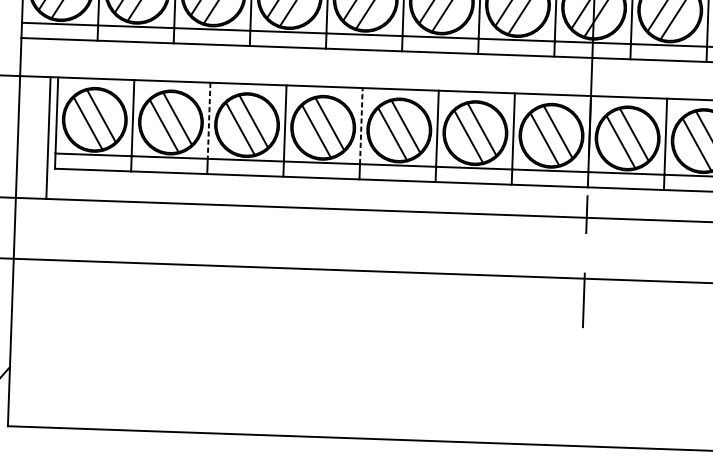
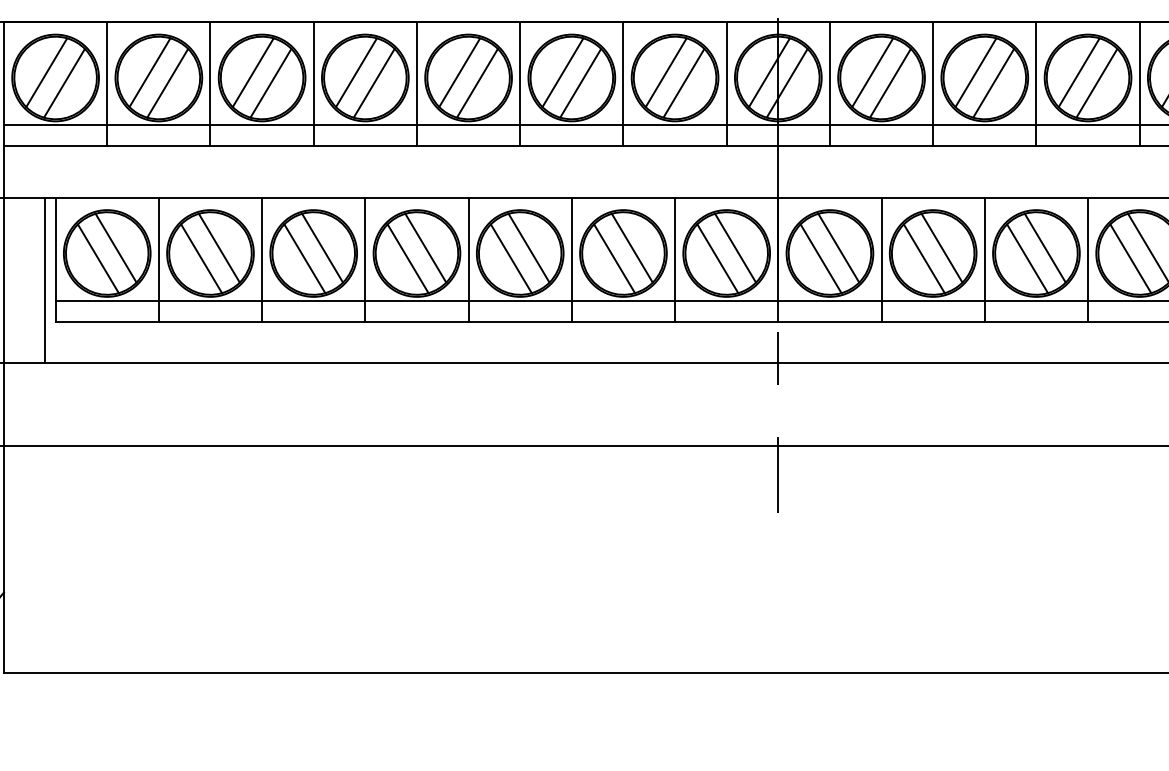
line: (209, 120) -> (262, 249), dashed -> solid
line: (361, 126) -> (468, 249), dashed -> solid

